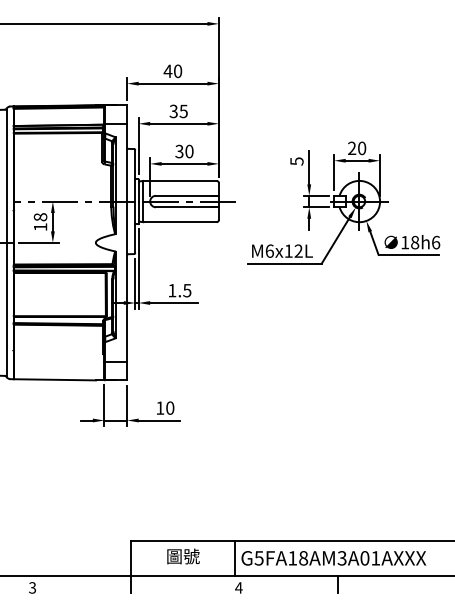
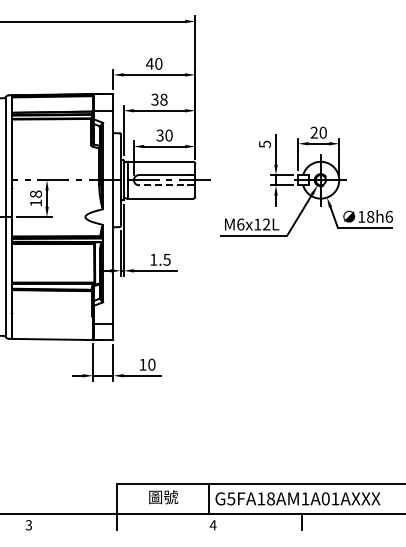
text: (183, 111) -> (163, 99), 35 -> 38
line: (186, 207) -> (166, 185), solid -> dashed
text: (342, 557) -> (305, 498), G5FA18AM3A01AXXX -> G5FA18AM1A01AXXX

